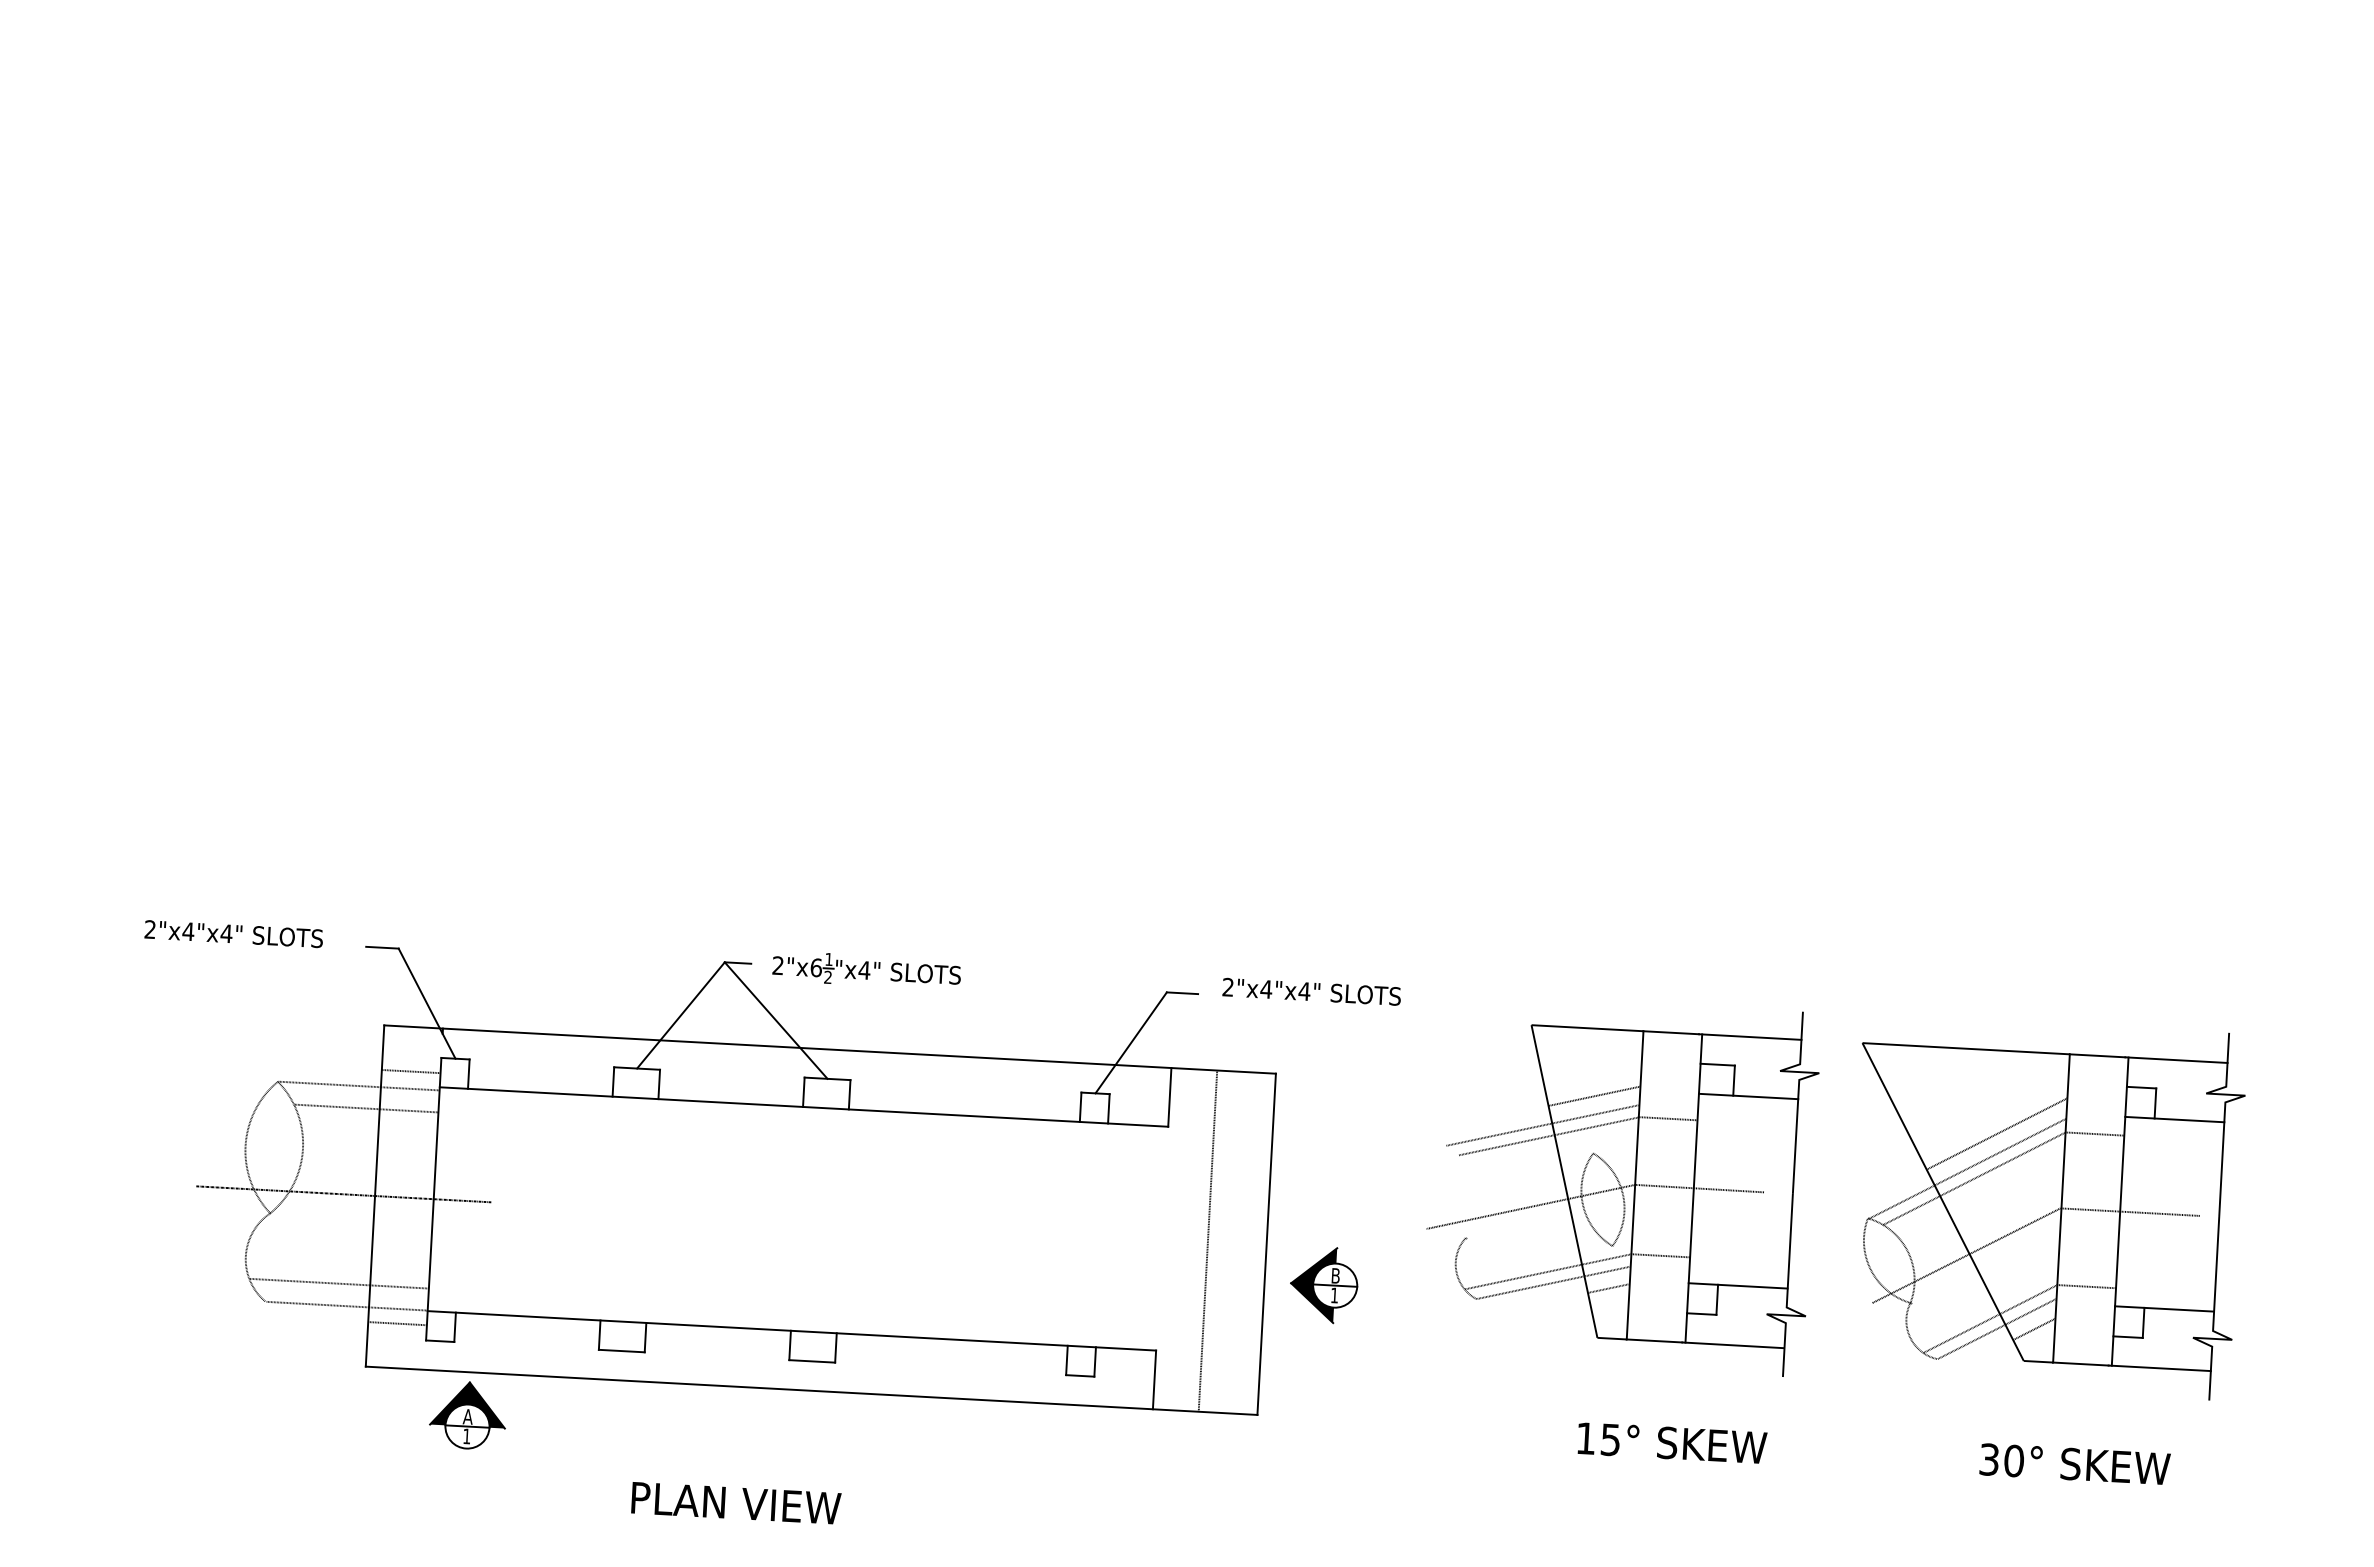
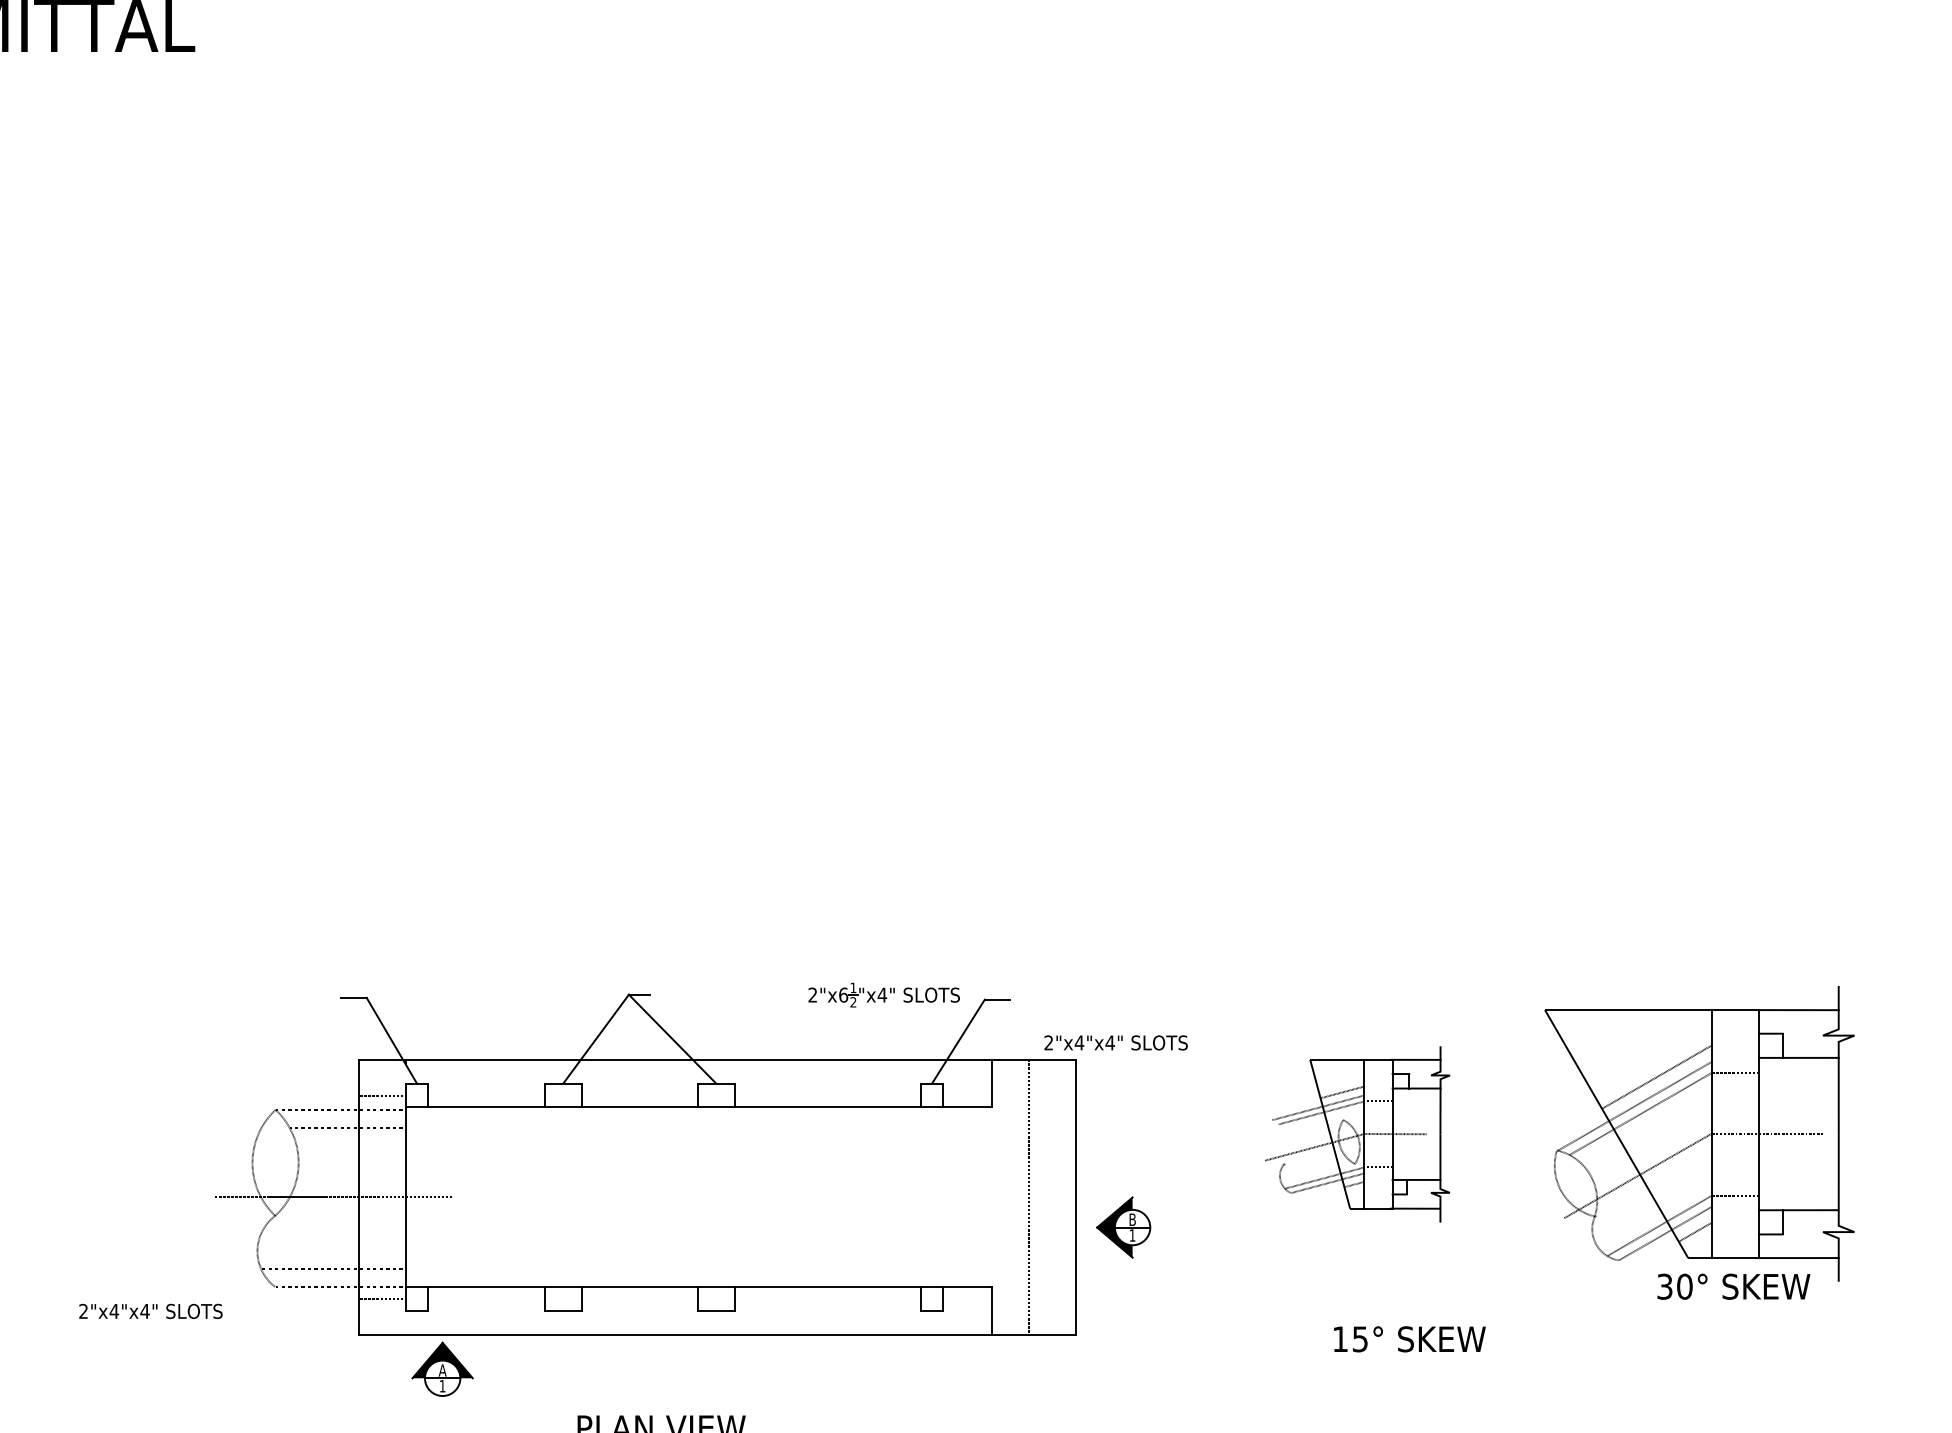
text: (233, 932) -> (150, 1310), moved
part: (866, 969) -> (883, 994), moved
text: (1311, 991) -> (1115, 1042), moved
part: (1621, 1185) -> (1357, 1134), size x0.6
text: (2074, 1463) -> (1733, 1286), moved

